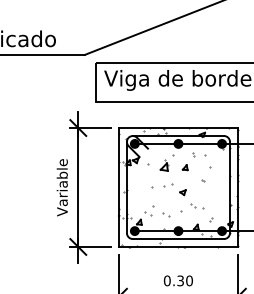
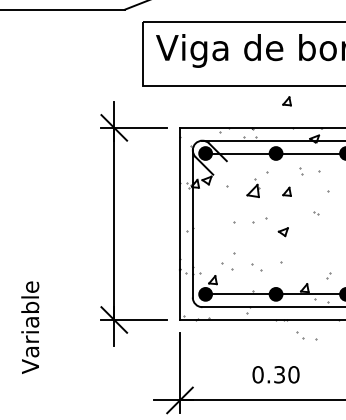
part: (184, 111) -> (285, 101), added
text: (61, 187) -> (28, 327), moved
part: (197, 206) -> (306, 336), moved

